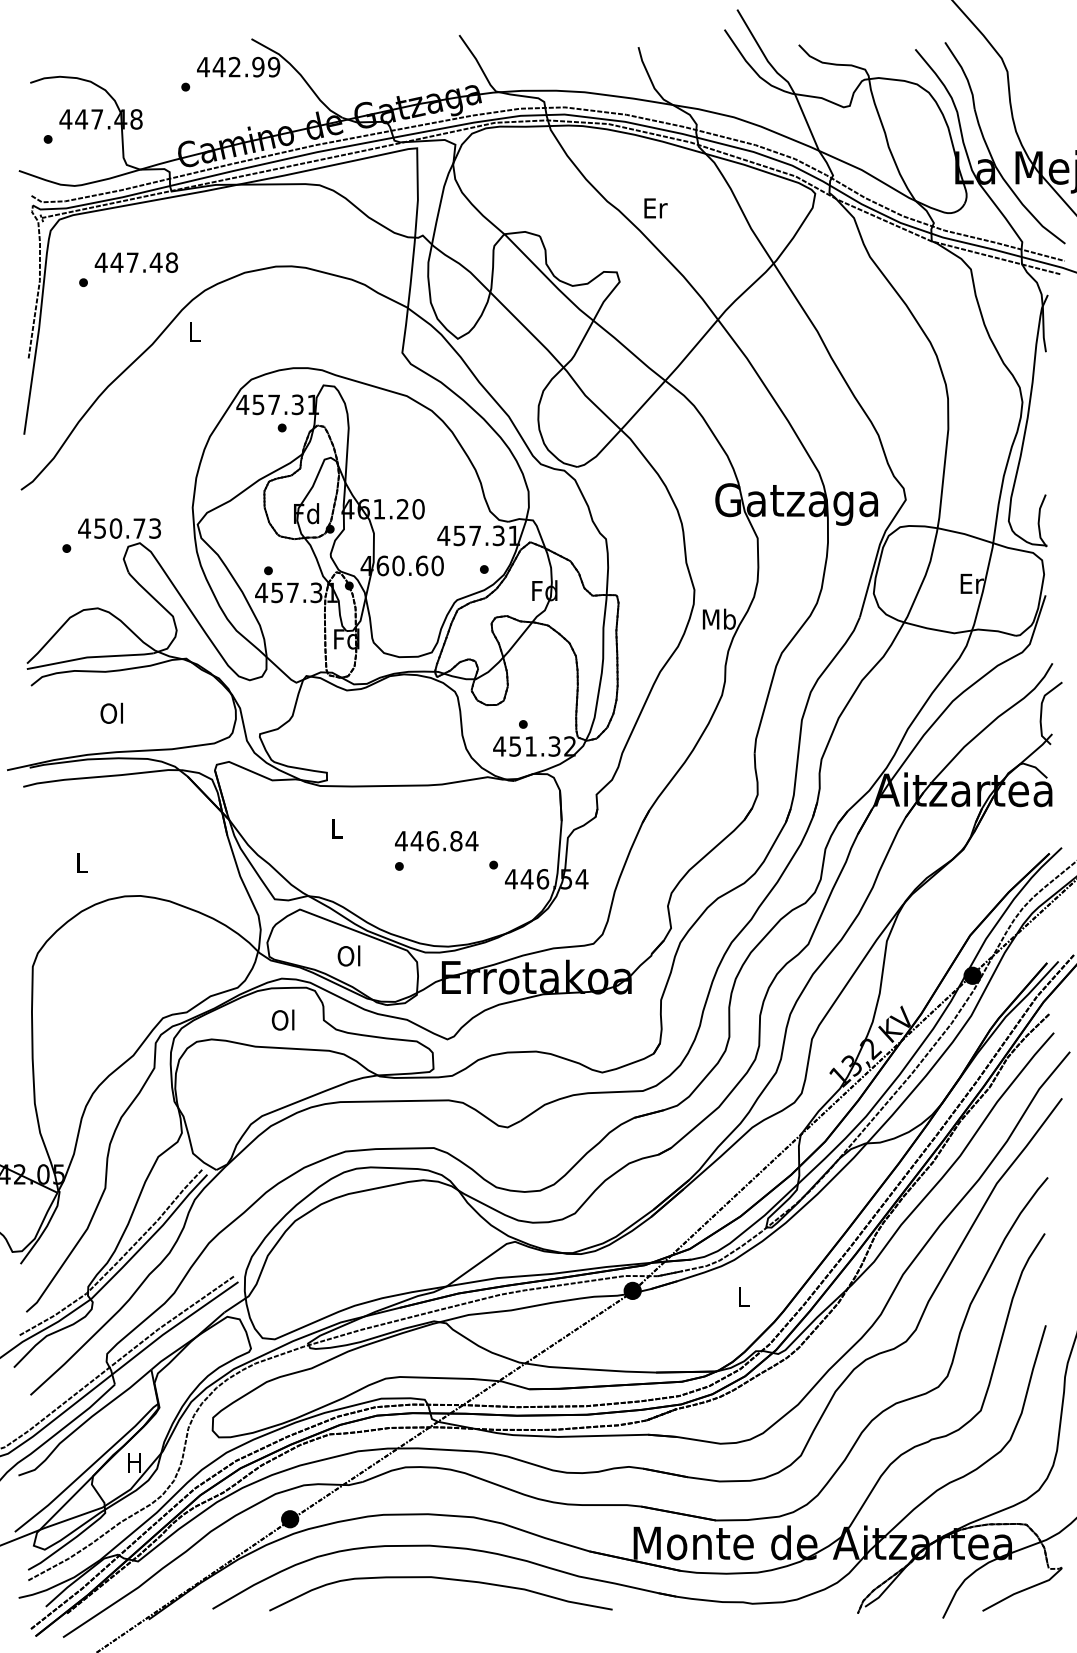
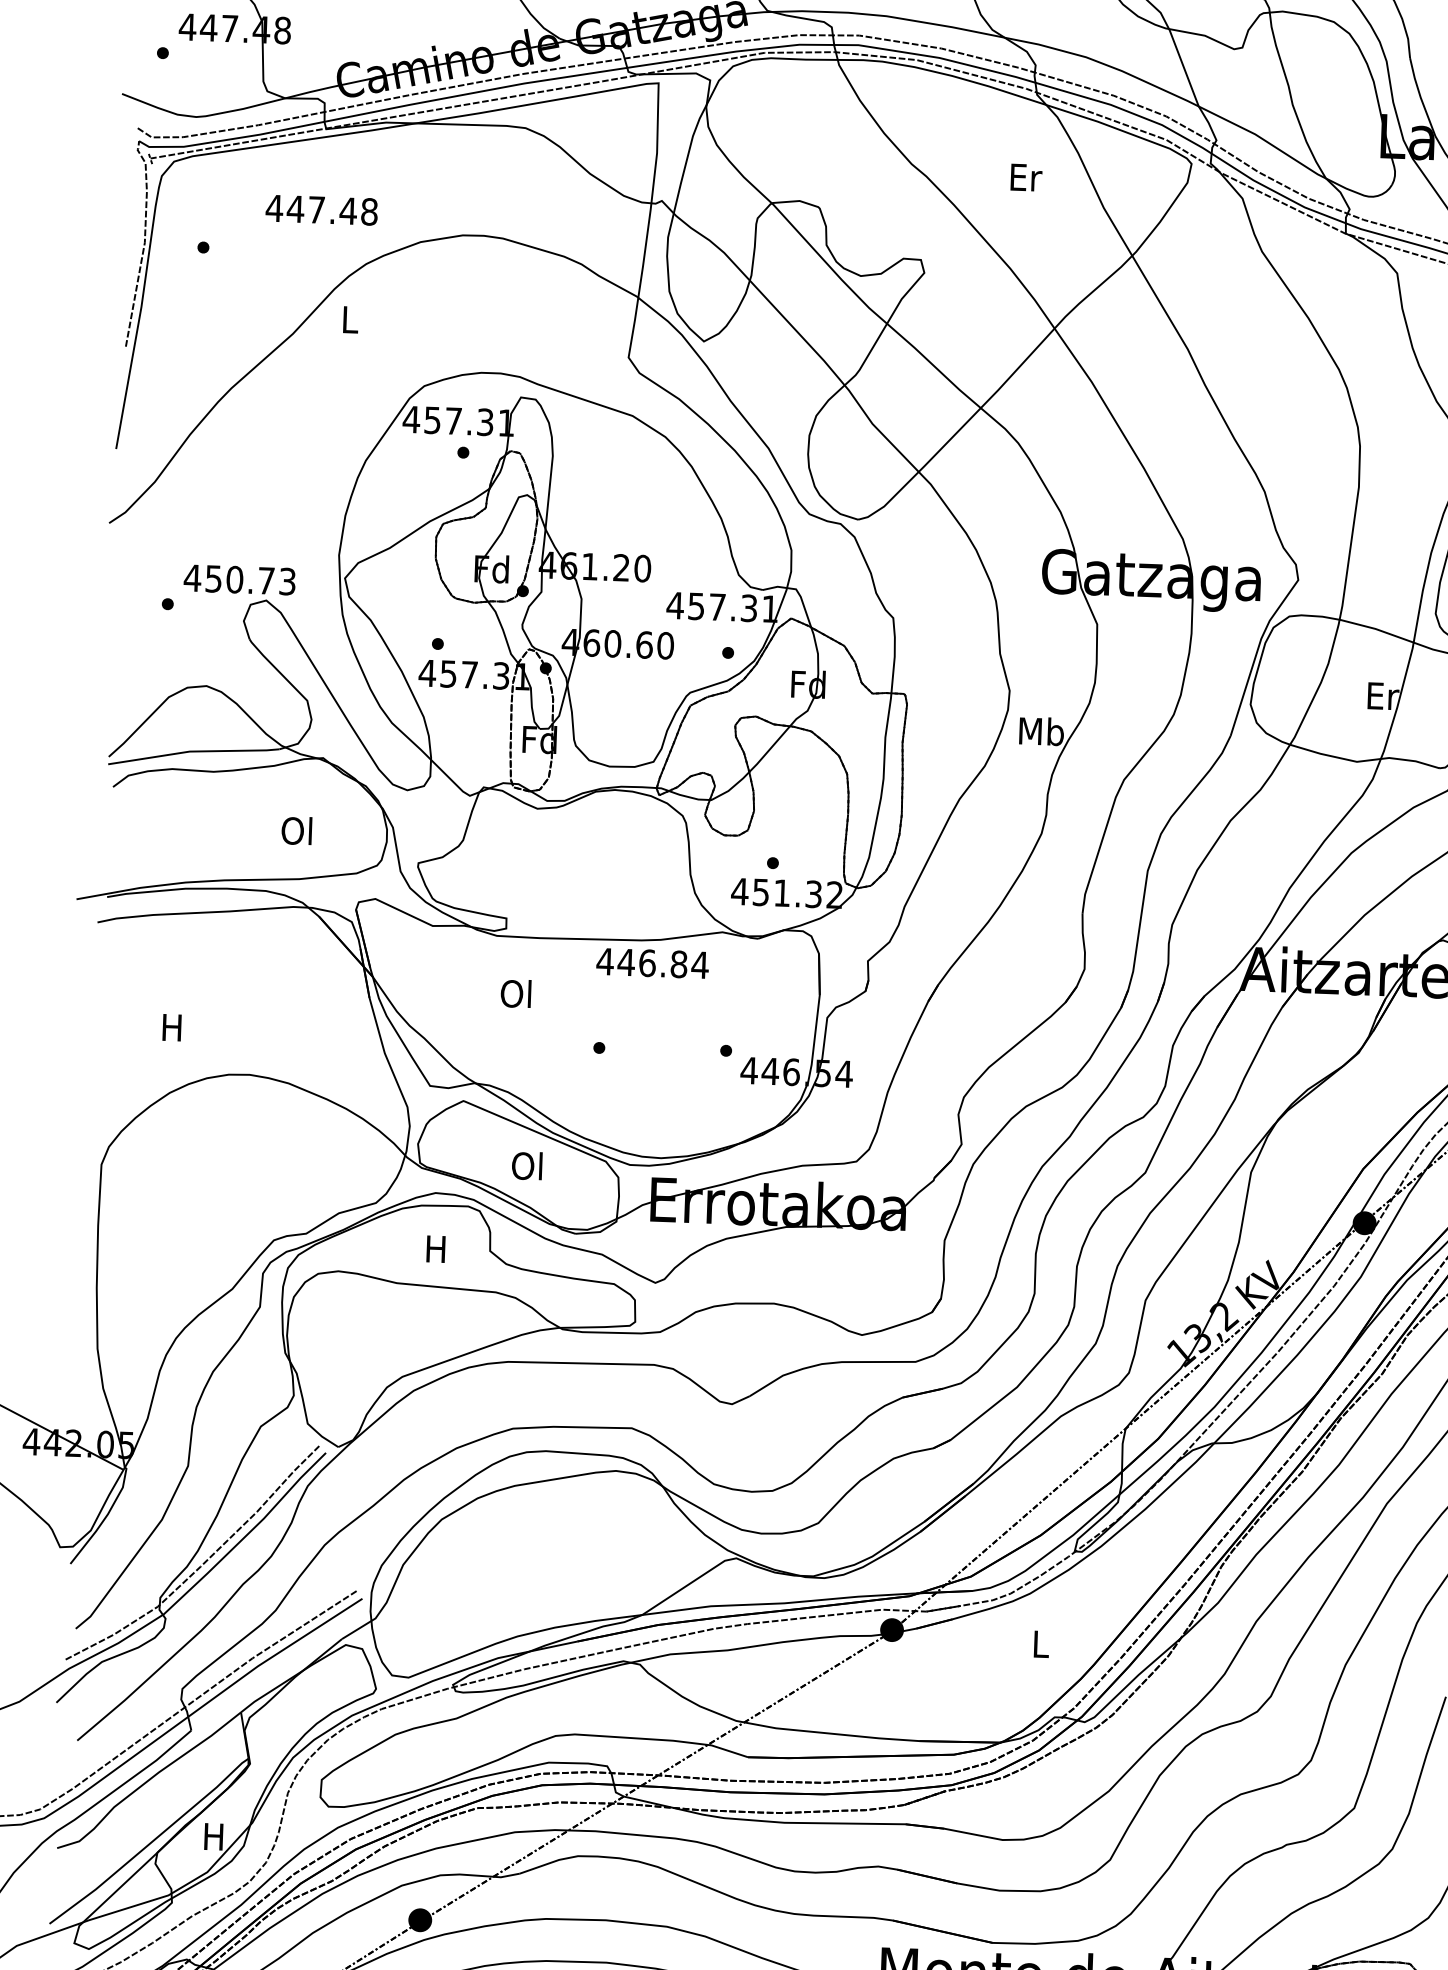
text: (655, 208) -> (1025, 177), moved
text: (136, 262) -> (321, 209), moved
text: (111, 712) -> (296, 829), moved
text: (335, 827) -> (515, 992), L -> Ol
text: (436, 841) -> (652, 963), moved
text: (81, 862) -> (172, 1026), L -> H
text: (282, 1019) -> (434, 1247), Ol -> H

